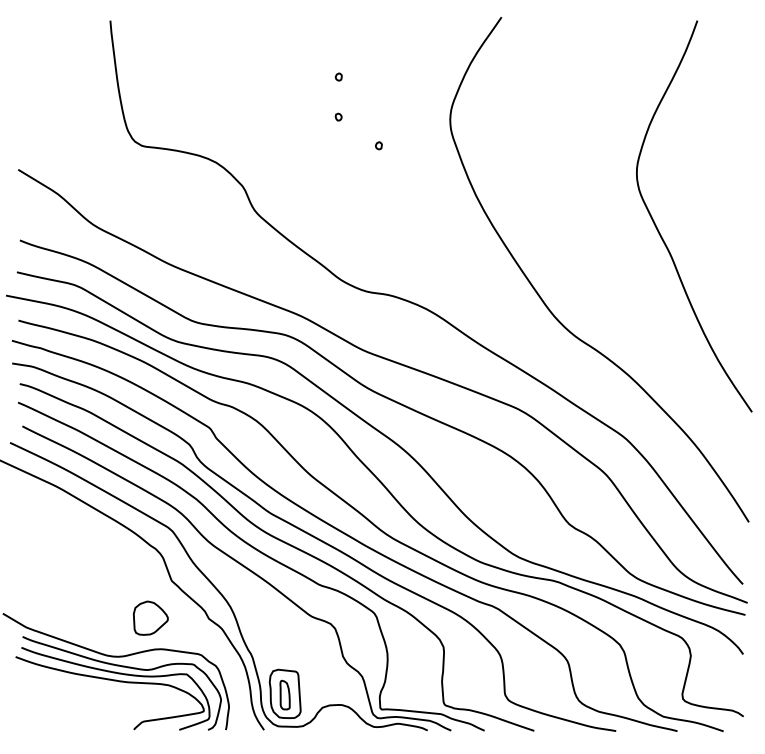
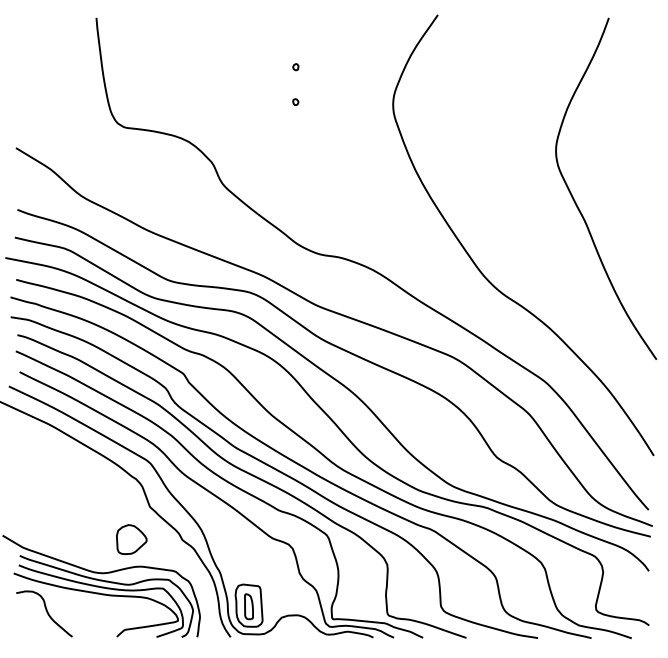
part: (378, 146) -> (330, 127), removed
curve: (53, 701) -> (46, 612), added

